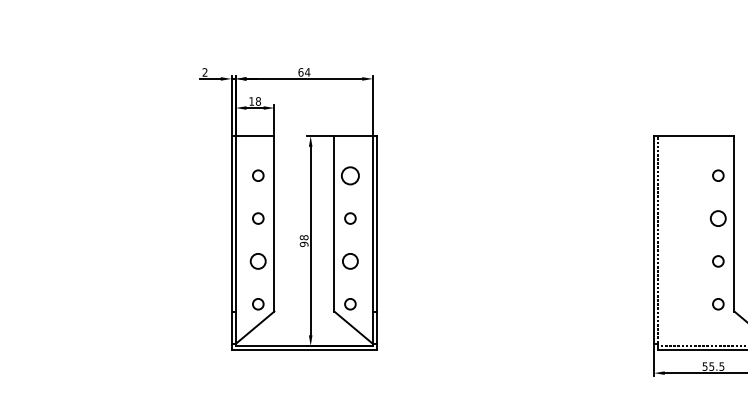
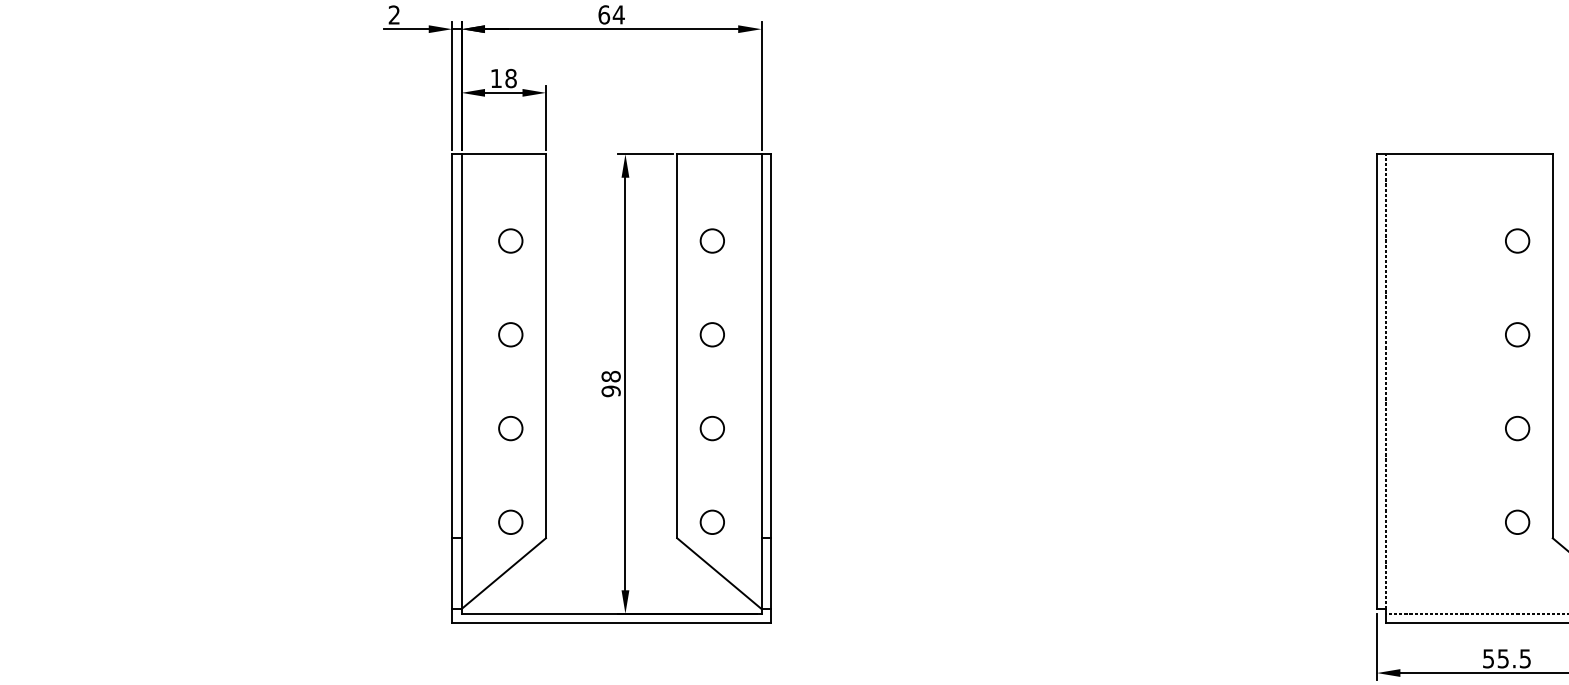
circle: (350, 175) -> (712, 240), size x0.62
circle: (718, 218) -> (1517, 334), size x0.71
circle: (258, 261) -> (511, 428), size x0.71
circle: (350, 261) -> (712, 428), size x0.71

